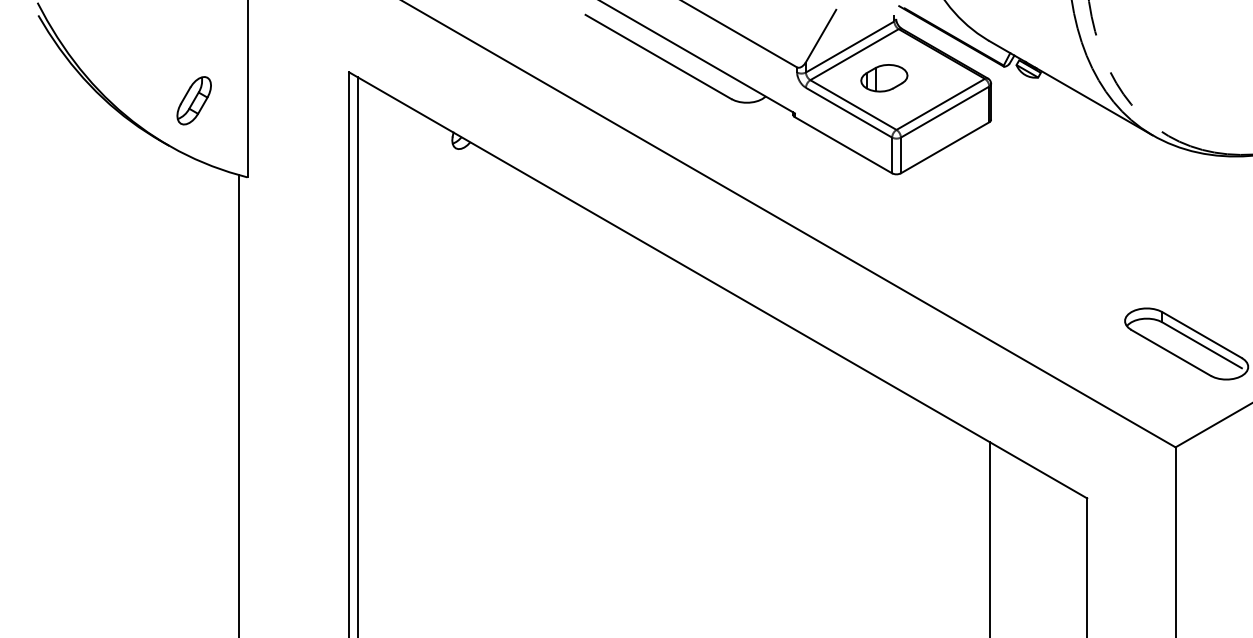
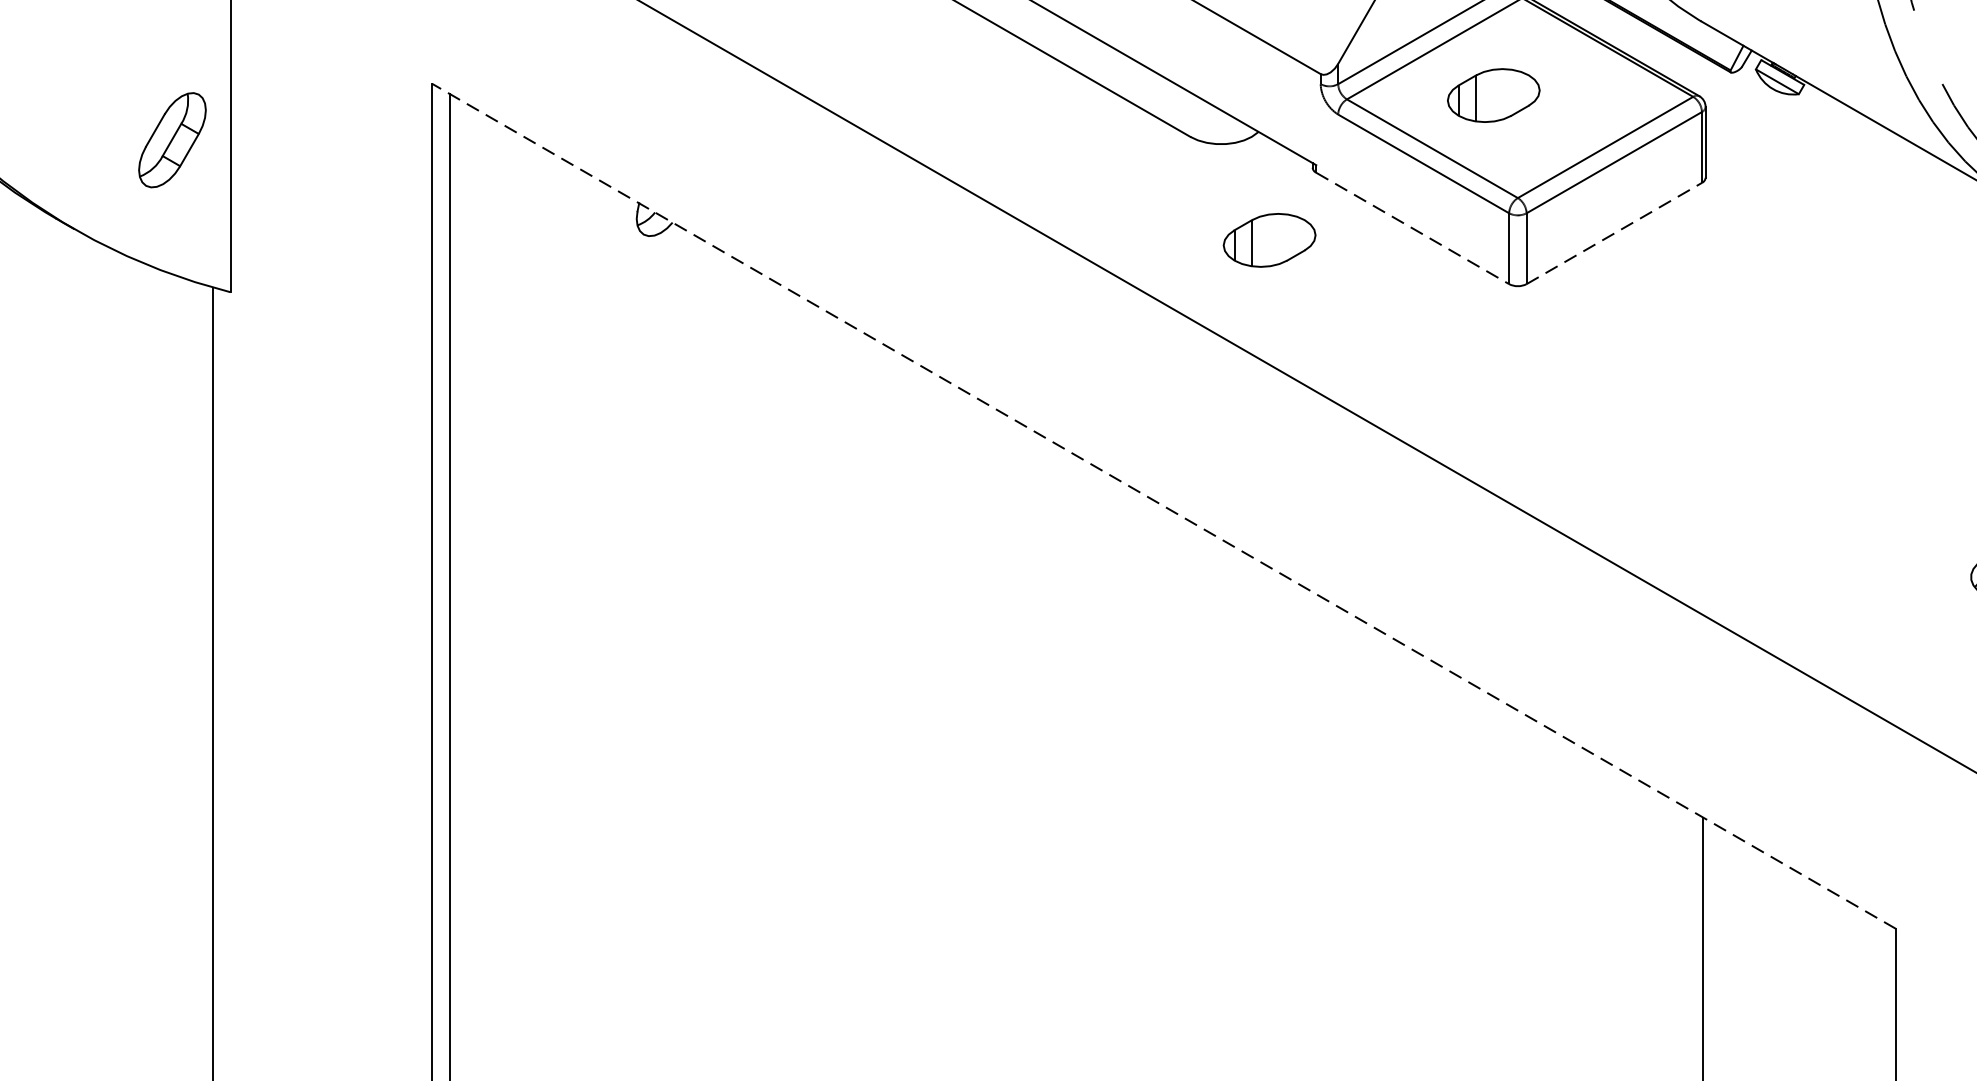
part: (193, 100) -> (171, 139), moved
line: (843, 145) -> (1412, 228), solid -> dashed
line: (945, 147) -> (1615, 232), solid -> dashed
part: (771, 151) -> (1269, 240), added
line: (717, 285) -> (1162, 506), solid -> dashed

